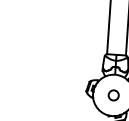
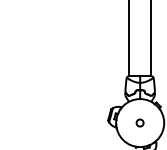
circle: (113, 94) -> (139, 122), size x0.6

